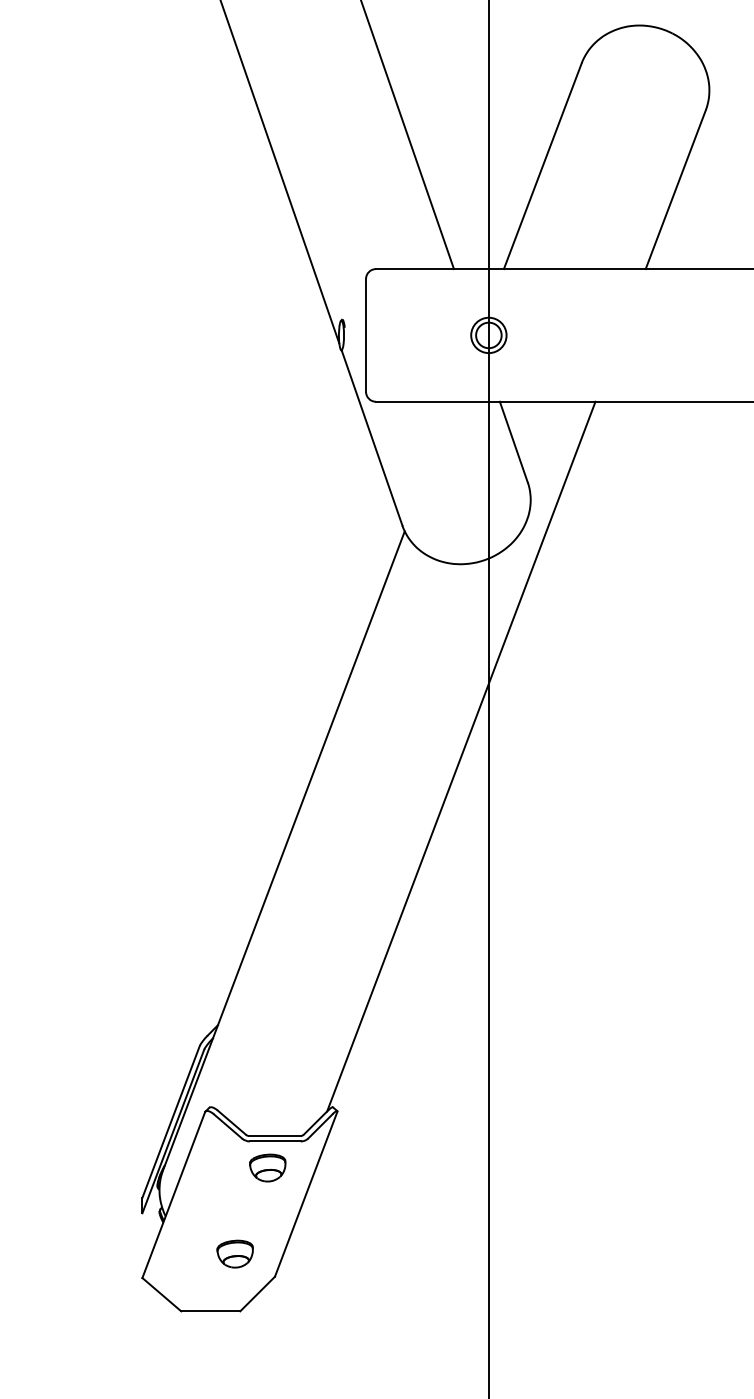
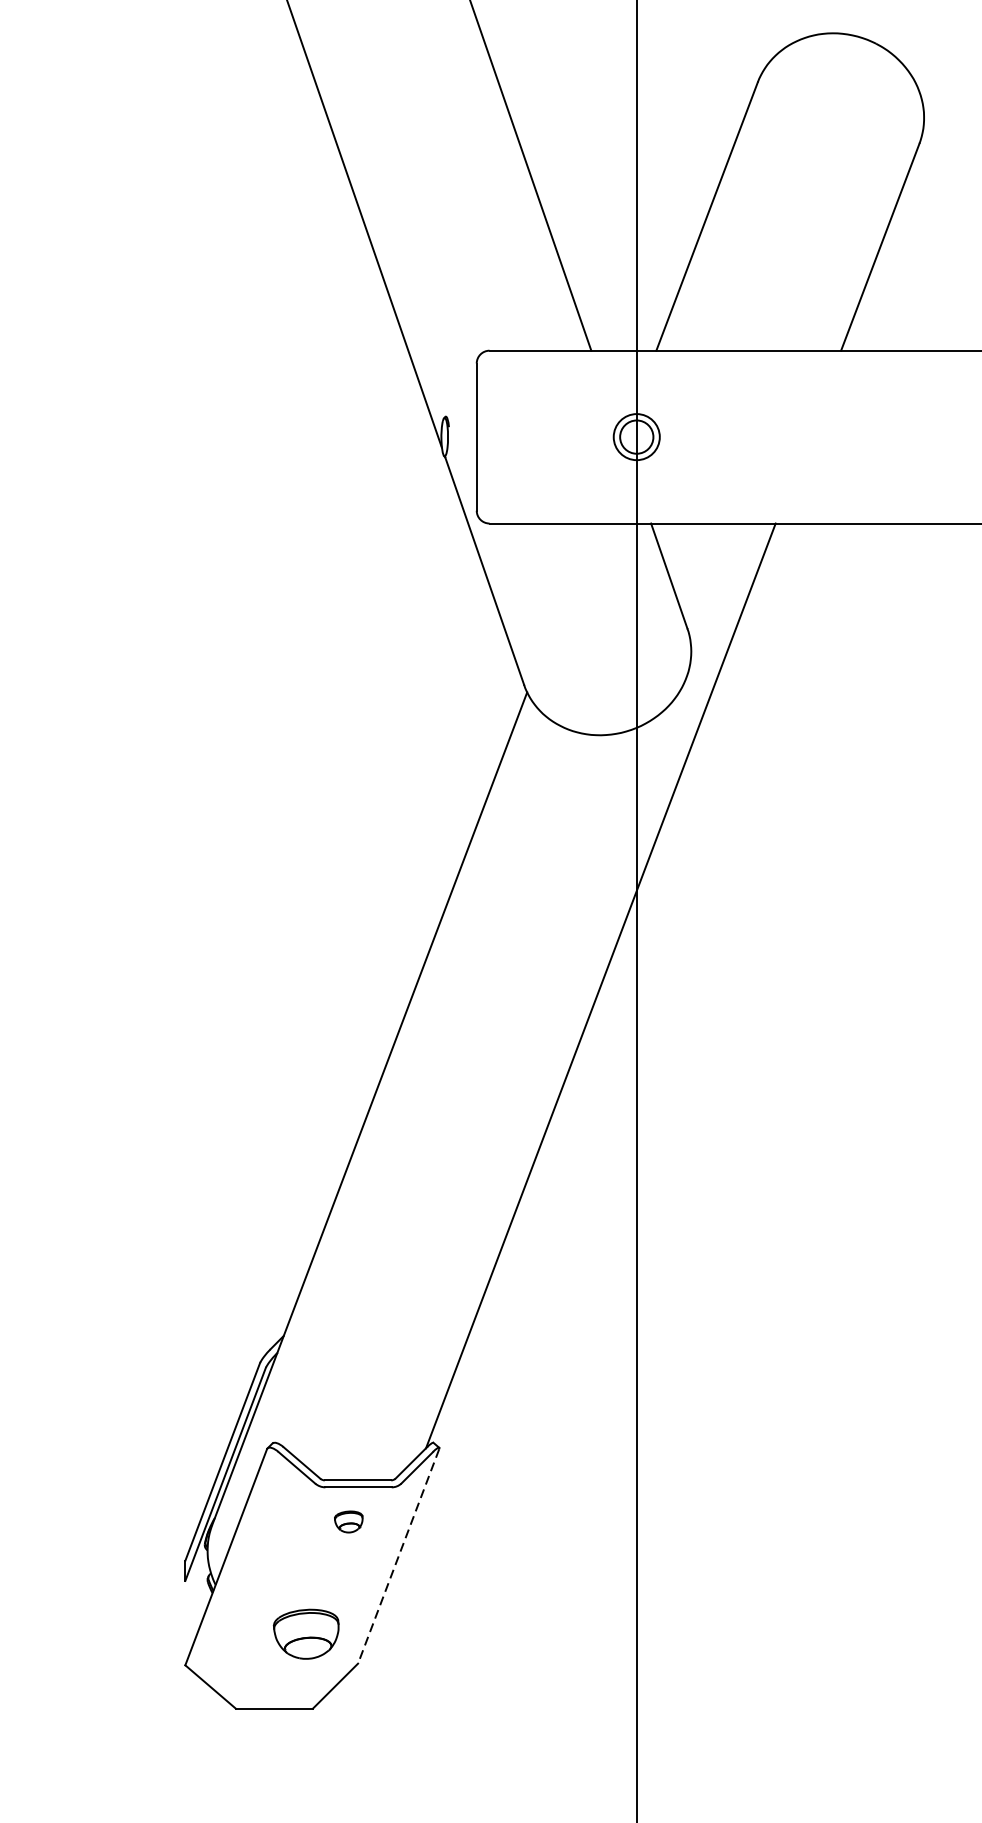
part: (267, 1167) -> (348, 1521), size x0.6
line: (306, 1194) -> (399, 1556), solid -> dashed
part: (234, 1253) -> (305, 1633), size x1.4

